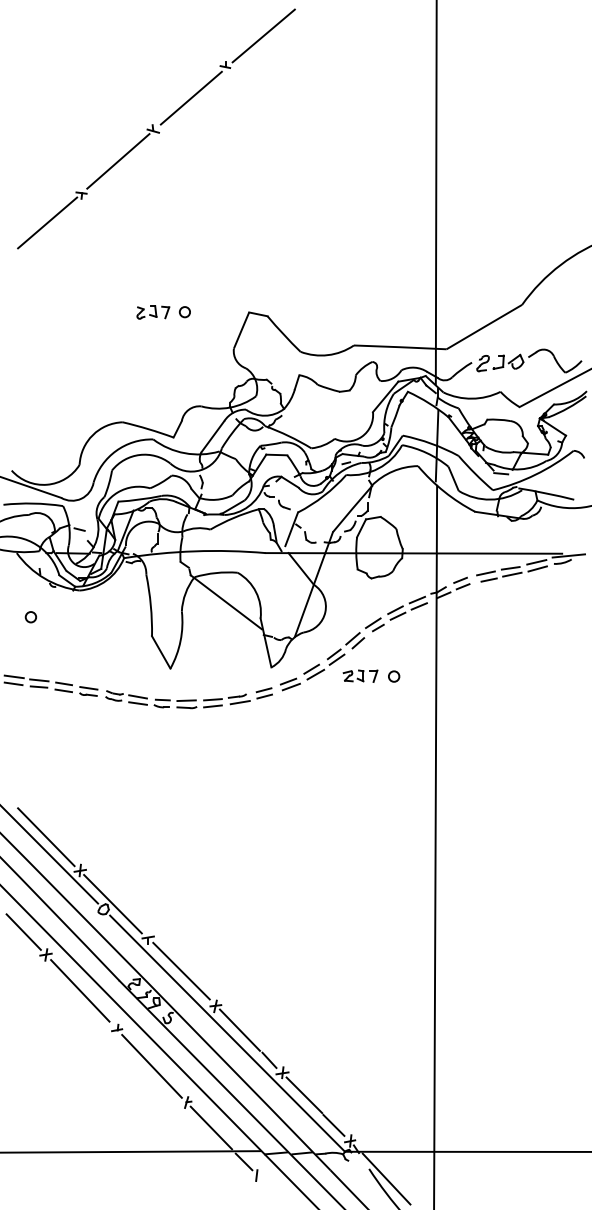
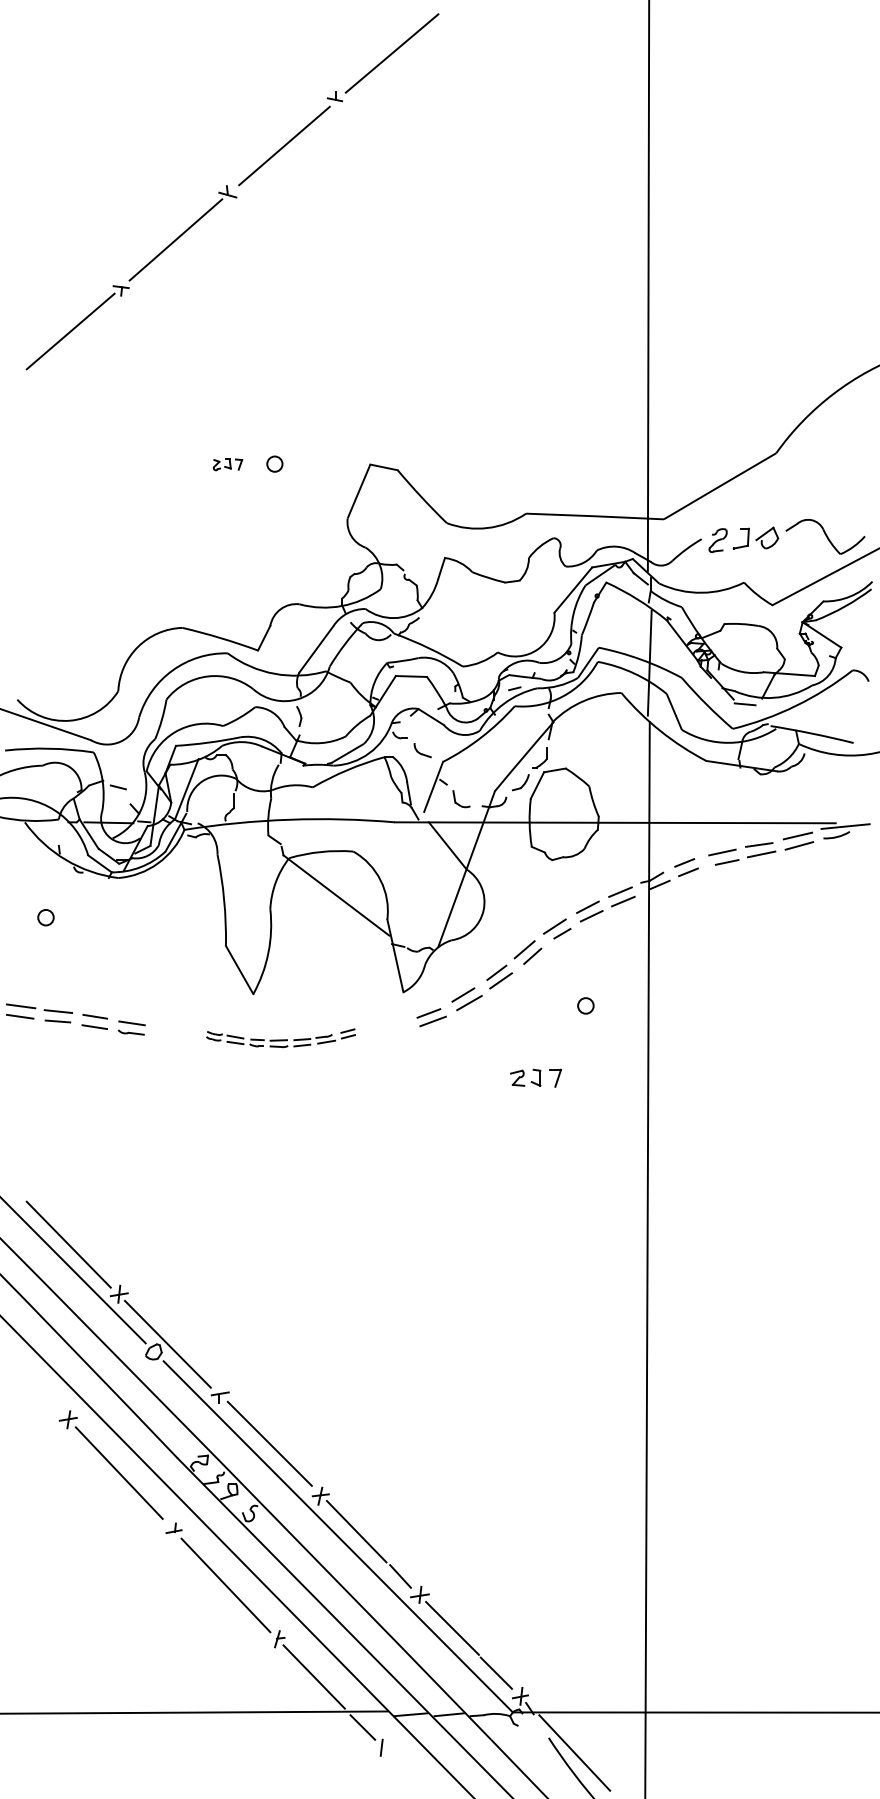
part: (153, 312) -> (228, 464), size x0.6
part: (360, 675) -> (535, 1077), moved
part: (188, 698) -> (280, 1038), size x0.6
line: (23, 931) -> (34, 1384), removed

